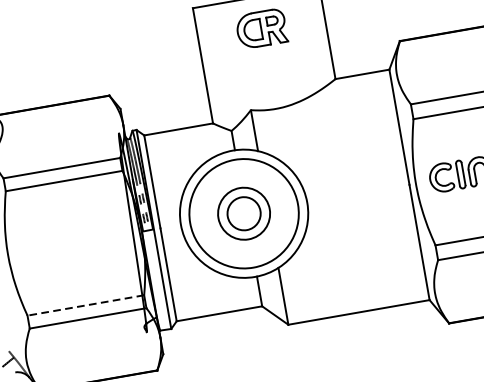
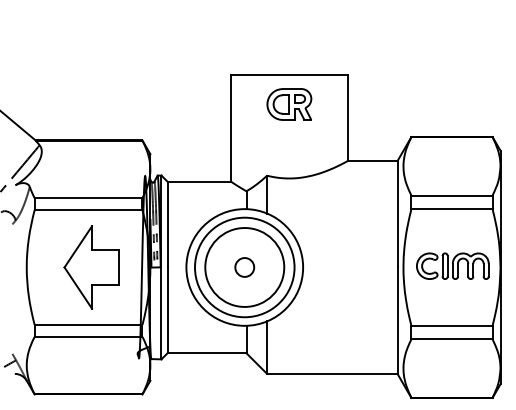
circle: (243, 213) -> (244, 267), size x0.62
circle: (243, 213) -> (244, 267), size x1.67
part: (78, 242) -> (91, 267), added
line: (85, 305) -> (88, 324), dashed -> solid

